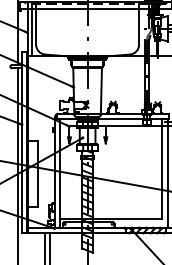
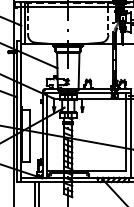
line: (36, 26) -> (28, 20), solid -> dashed
line: (139, 26) -> (108, 20), solid -> dashed

